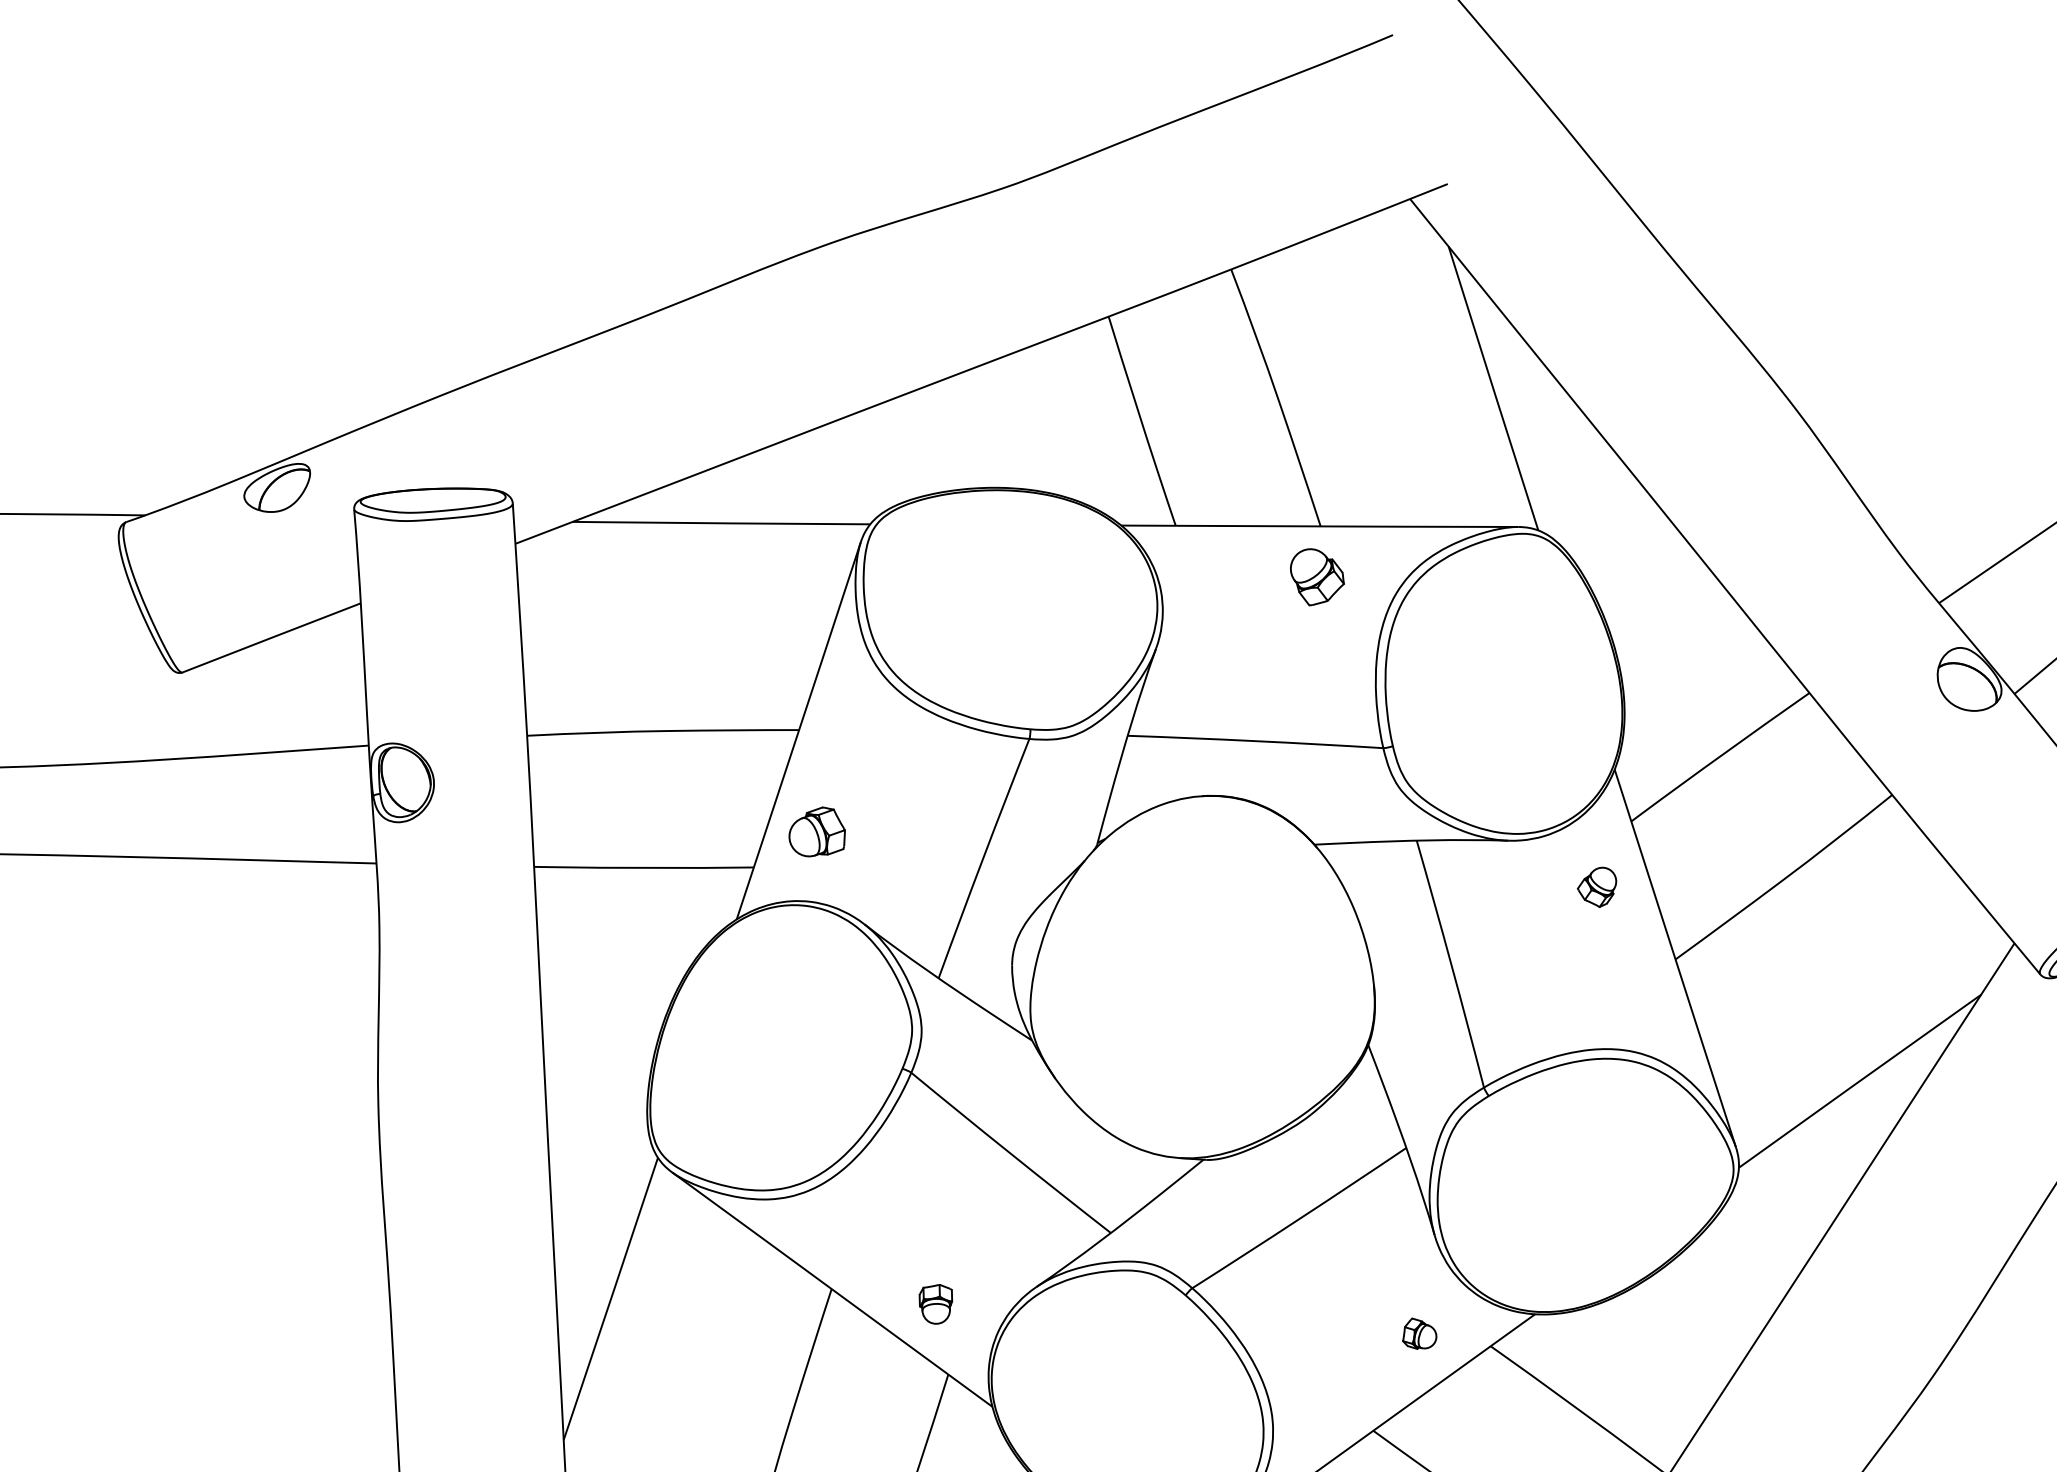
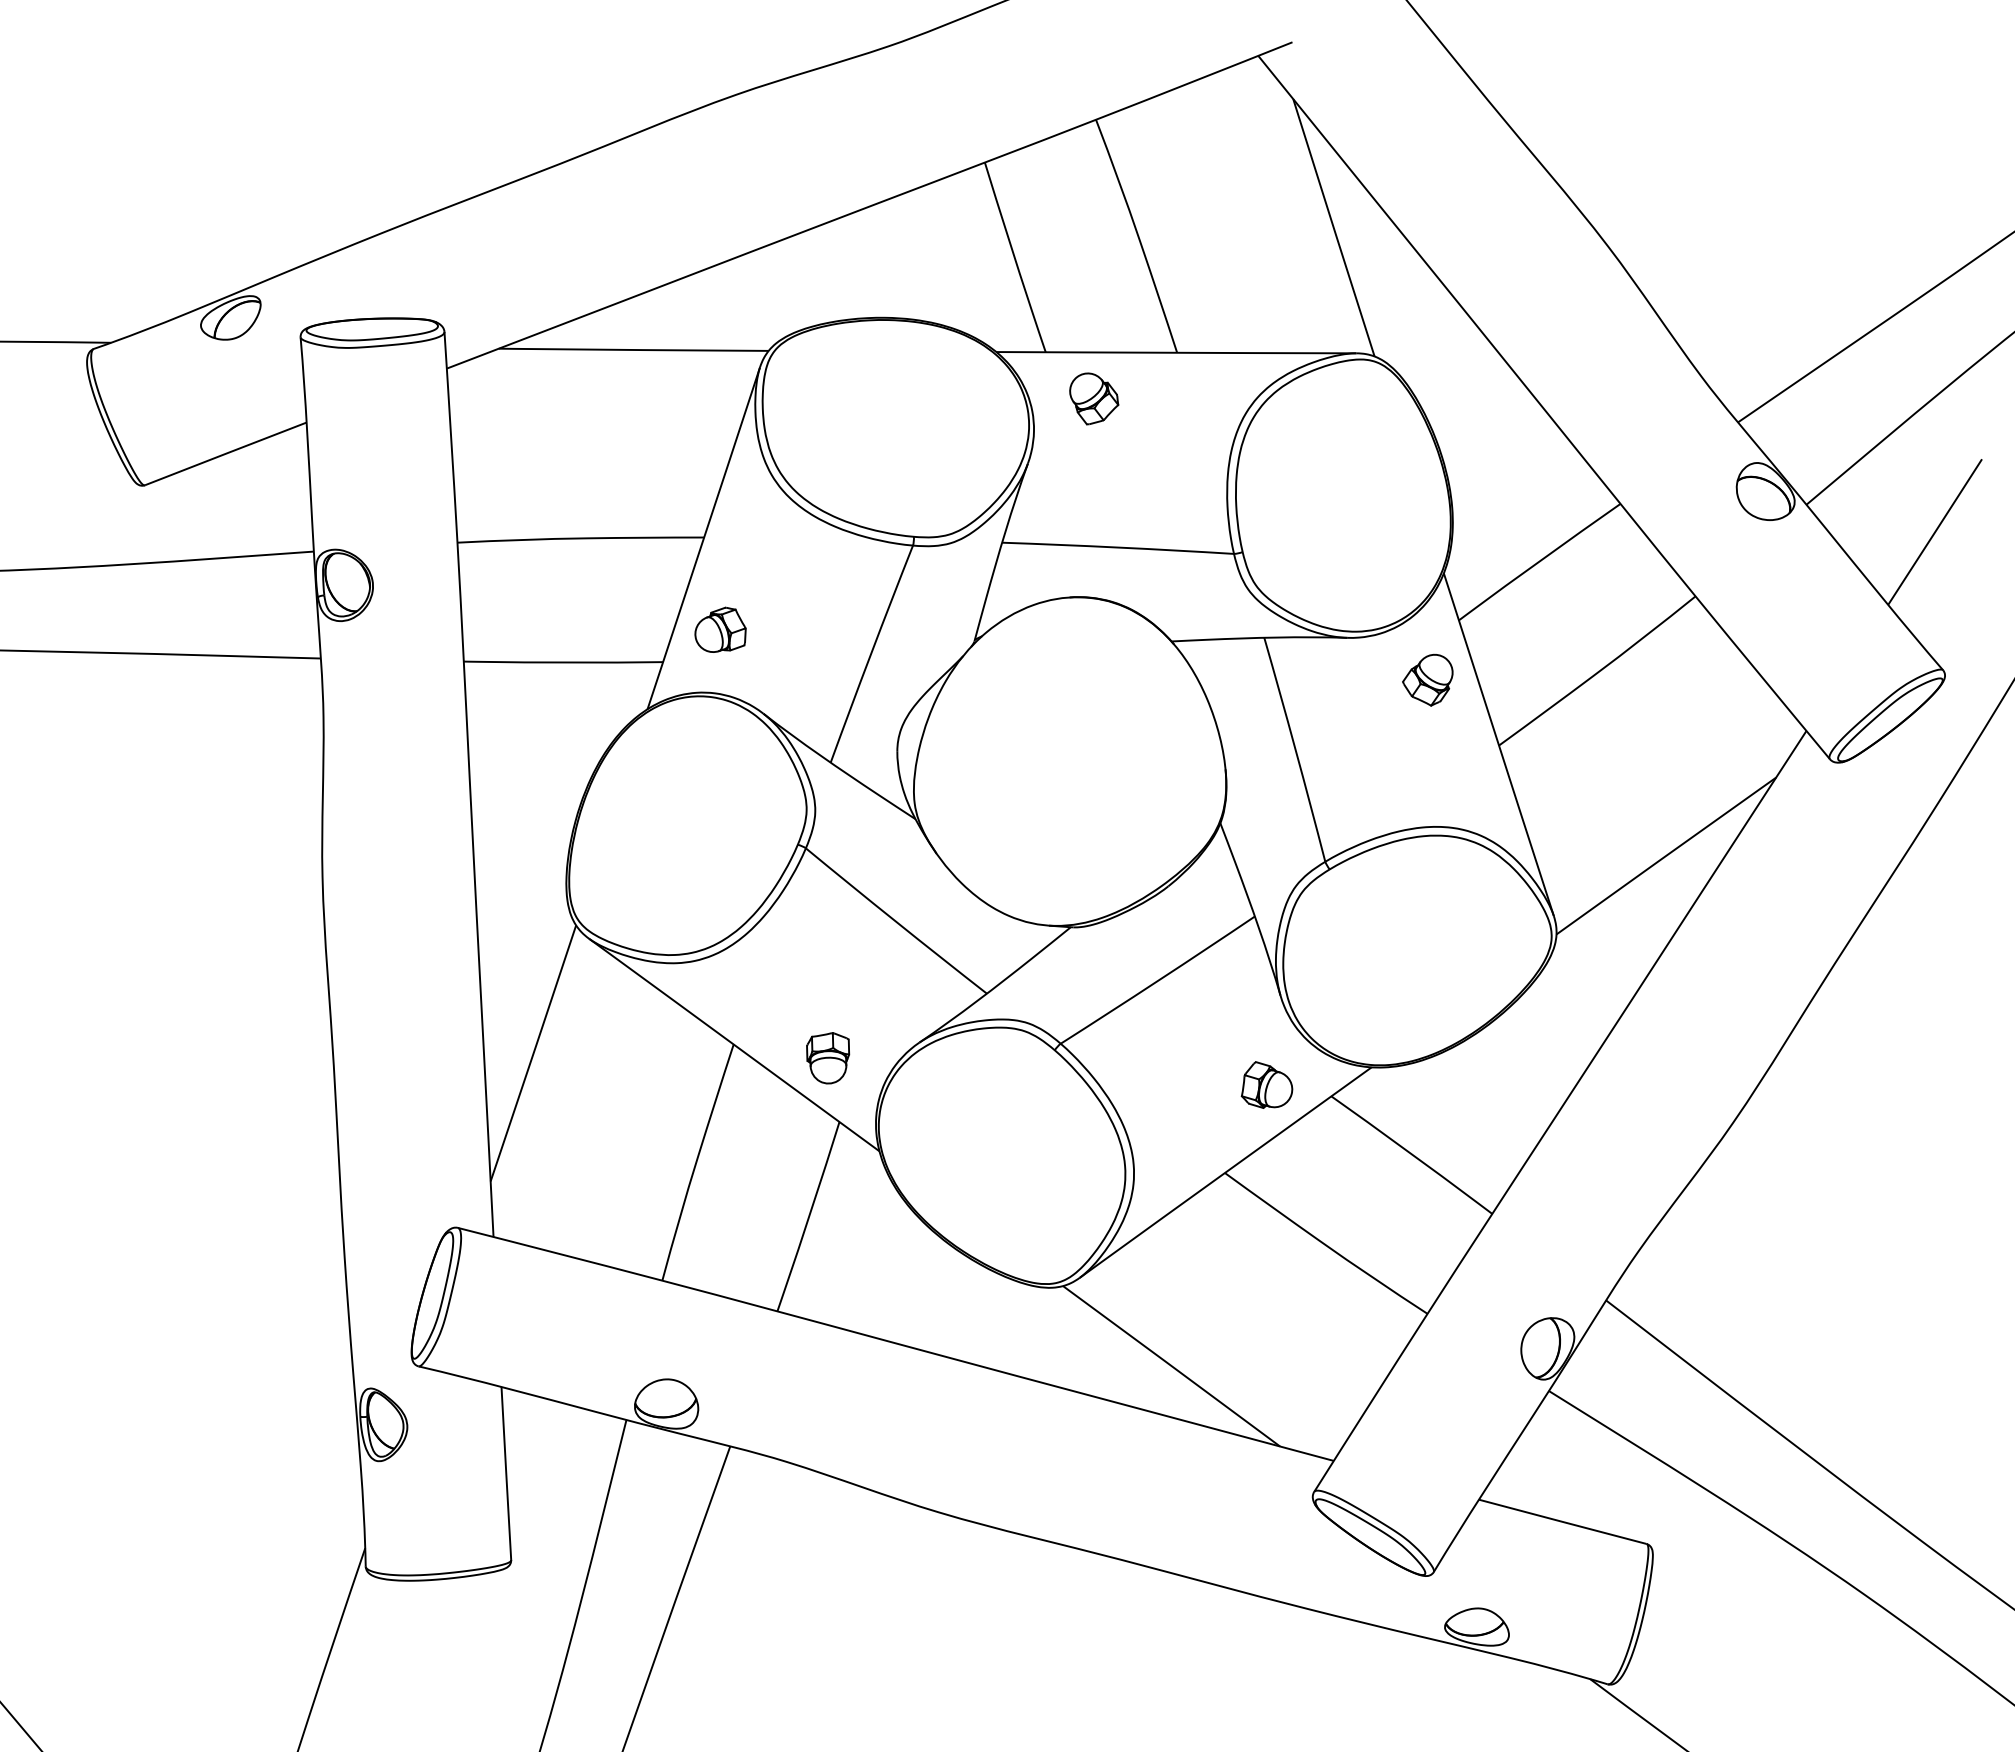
part: (1317, 576) -> (1094, 398), moved
part: (1596, 886) -> (1427, 679), size x1.43
part: (936, 1304) -> (828, 1058), size x1.43
part: (1419, 1333) -> (1266, 1084), size x1.67

